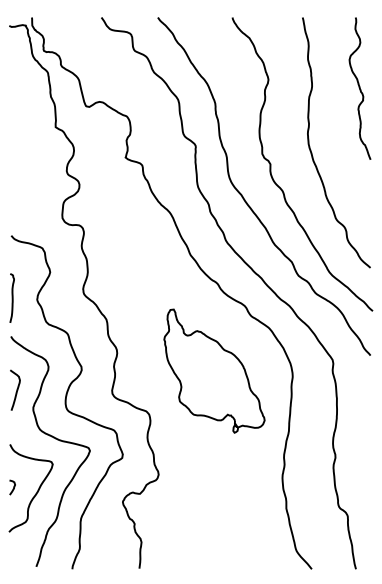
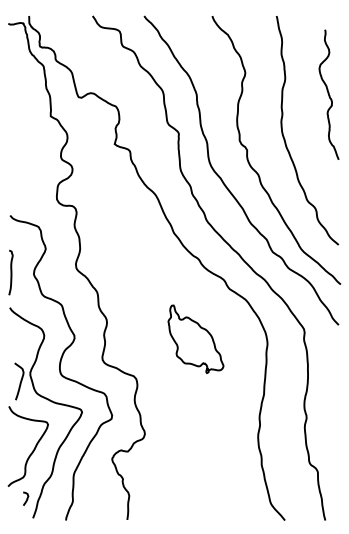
curve: (359, 88) -> (328, 94), moved
part: (214, 370) -> (195, 338), size x0.6
curve: (16, 389) -> (20, 380), moved
curve: (13, 487) -> (26, 498), moved

